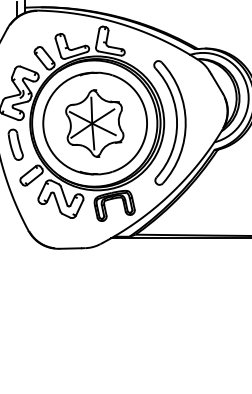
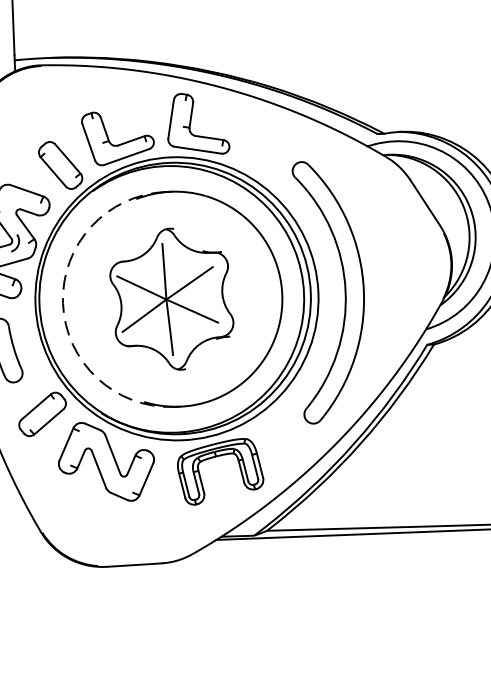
arc: (43, 123) -> (63, 303), solid -> dashed

